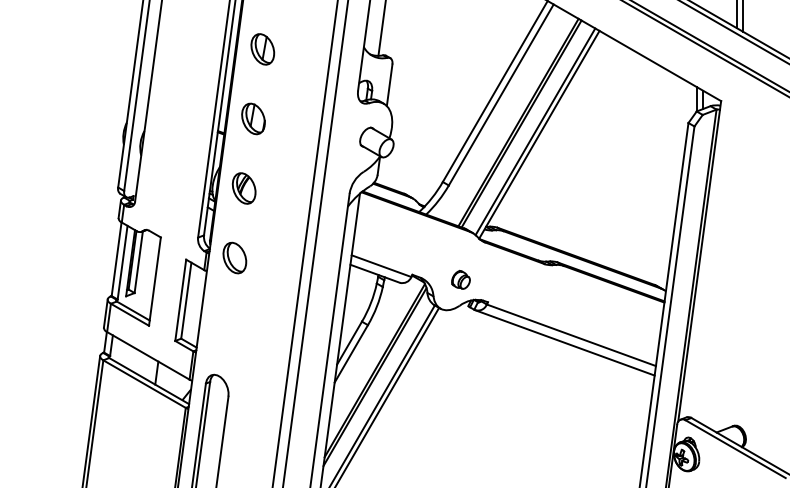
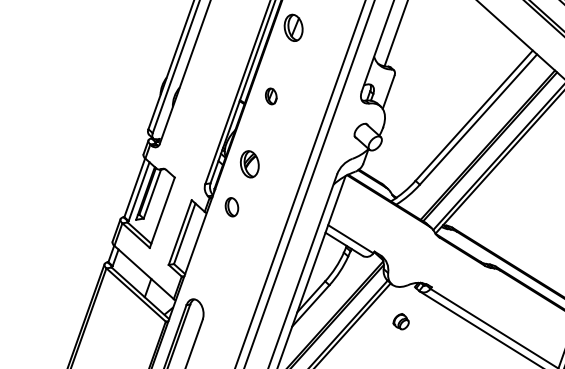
part: (262, 49) -> (293, 27), moved
part: (253, 118) -> (271, 96), size x0.6
part: (243, 188) -> (249, 164), moved
part: (234, 257) -> (231, 206), size x0.7
part: (460, 279) -> (401, 321), moved

